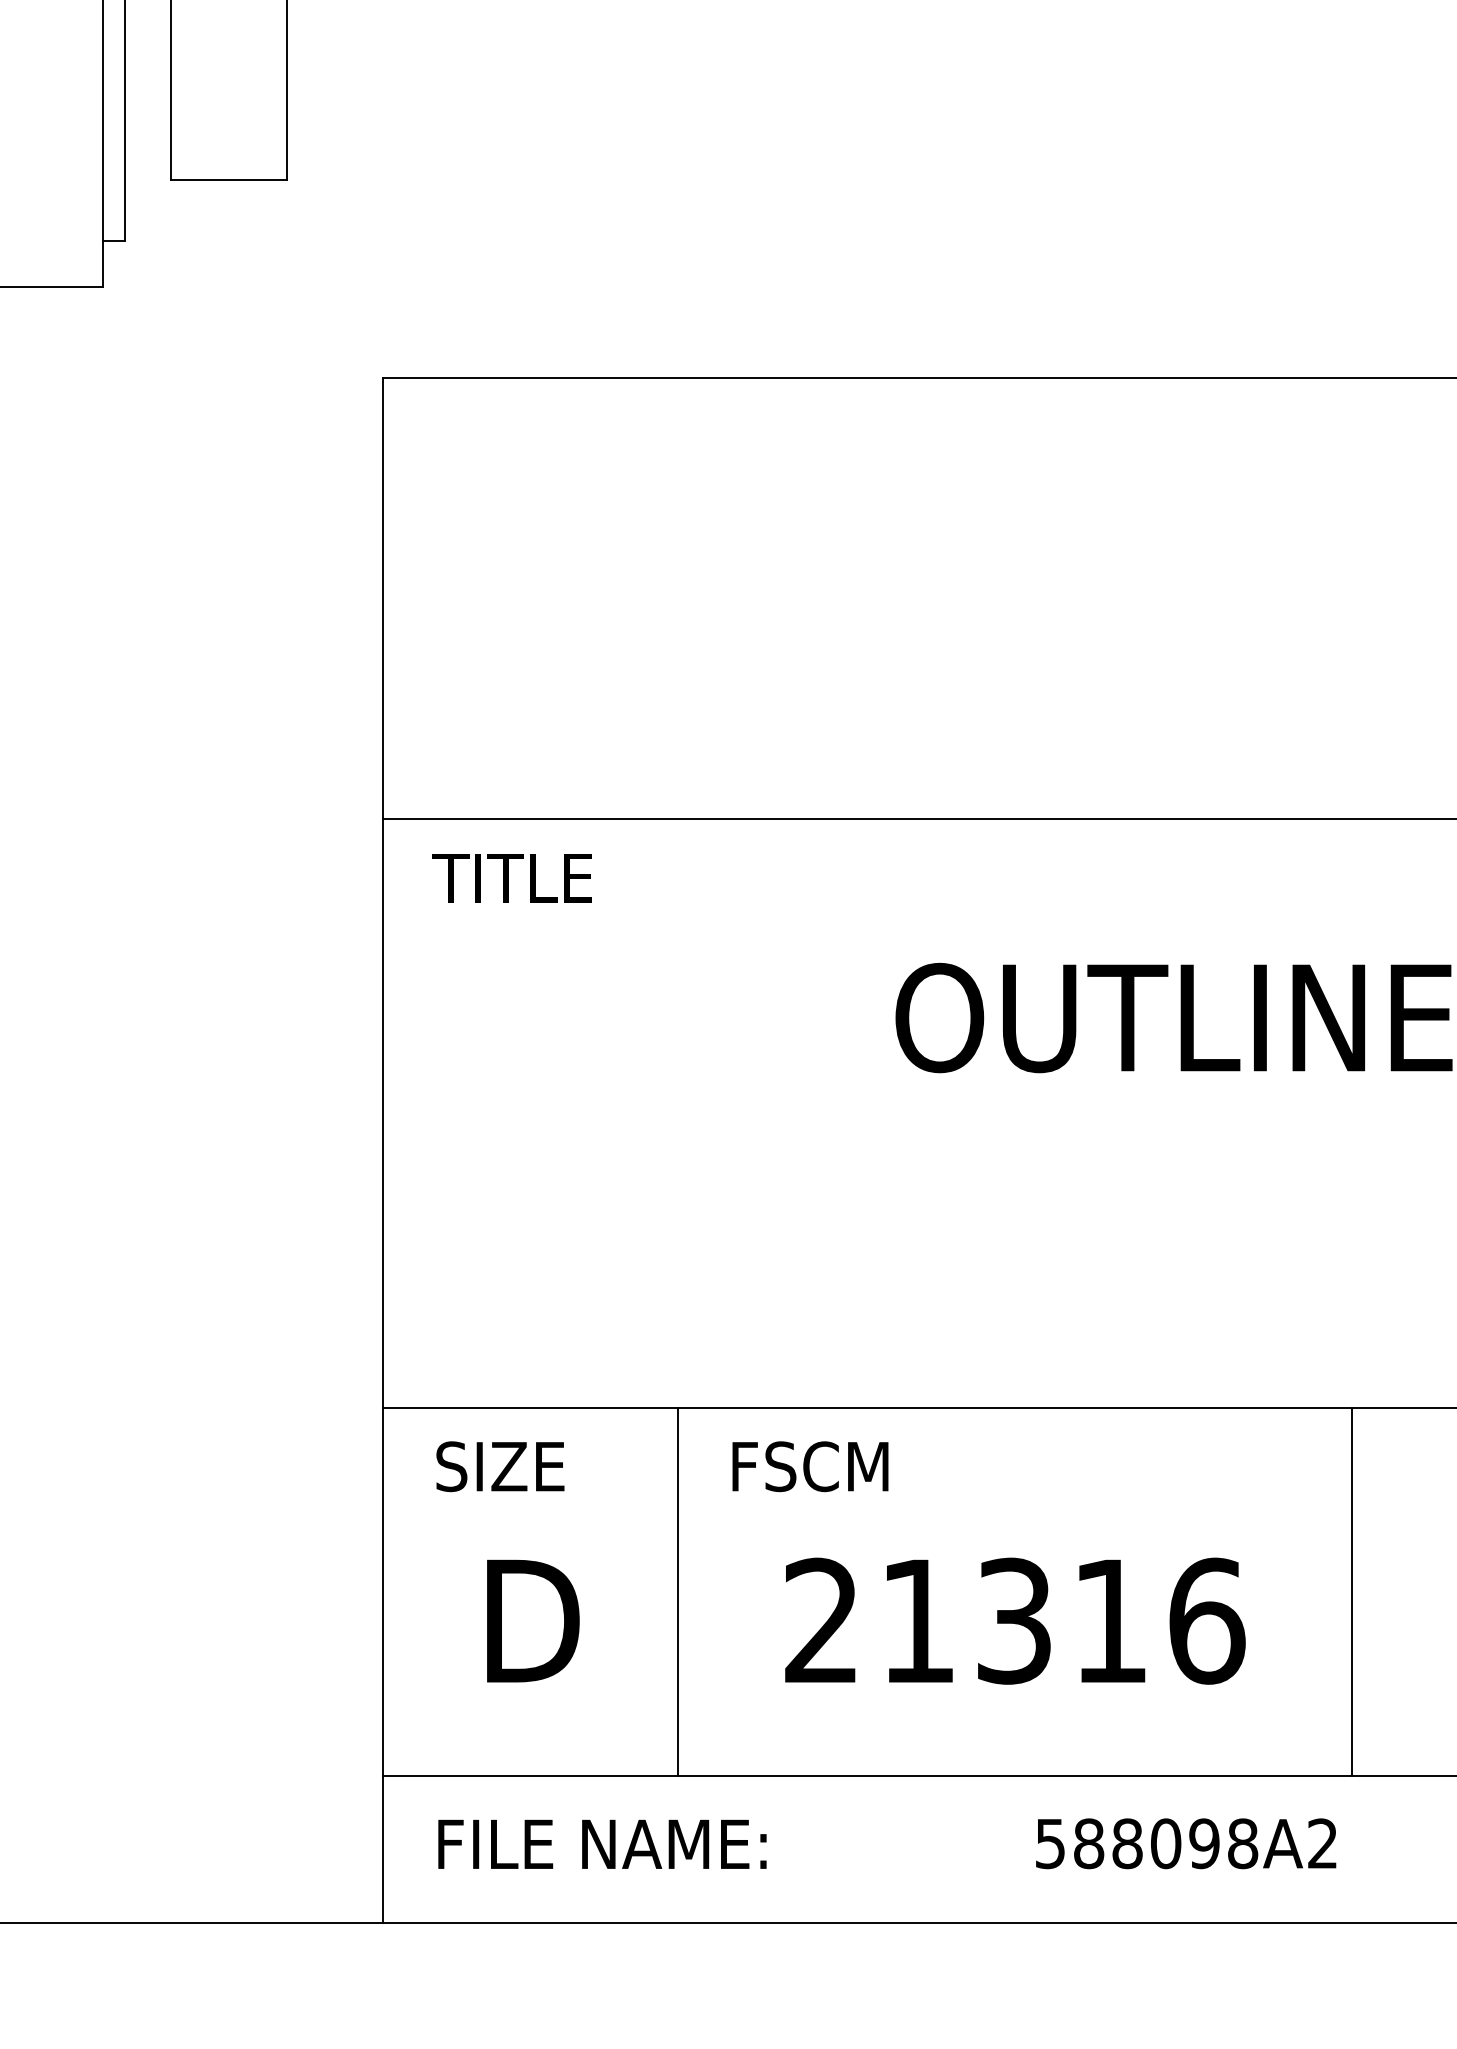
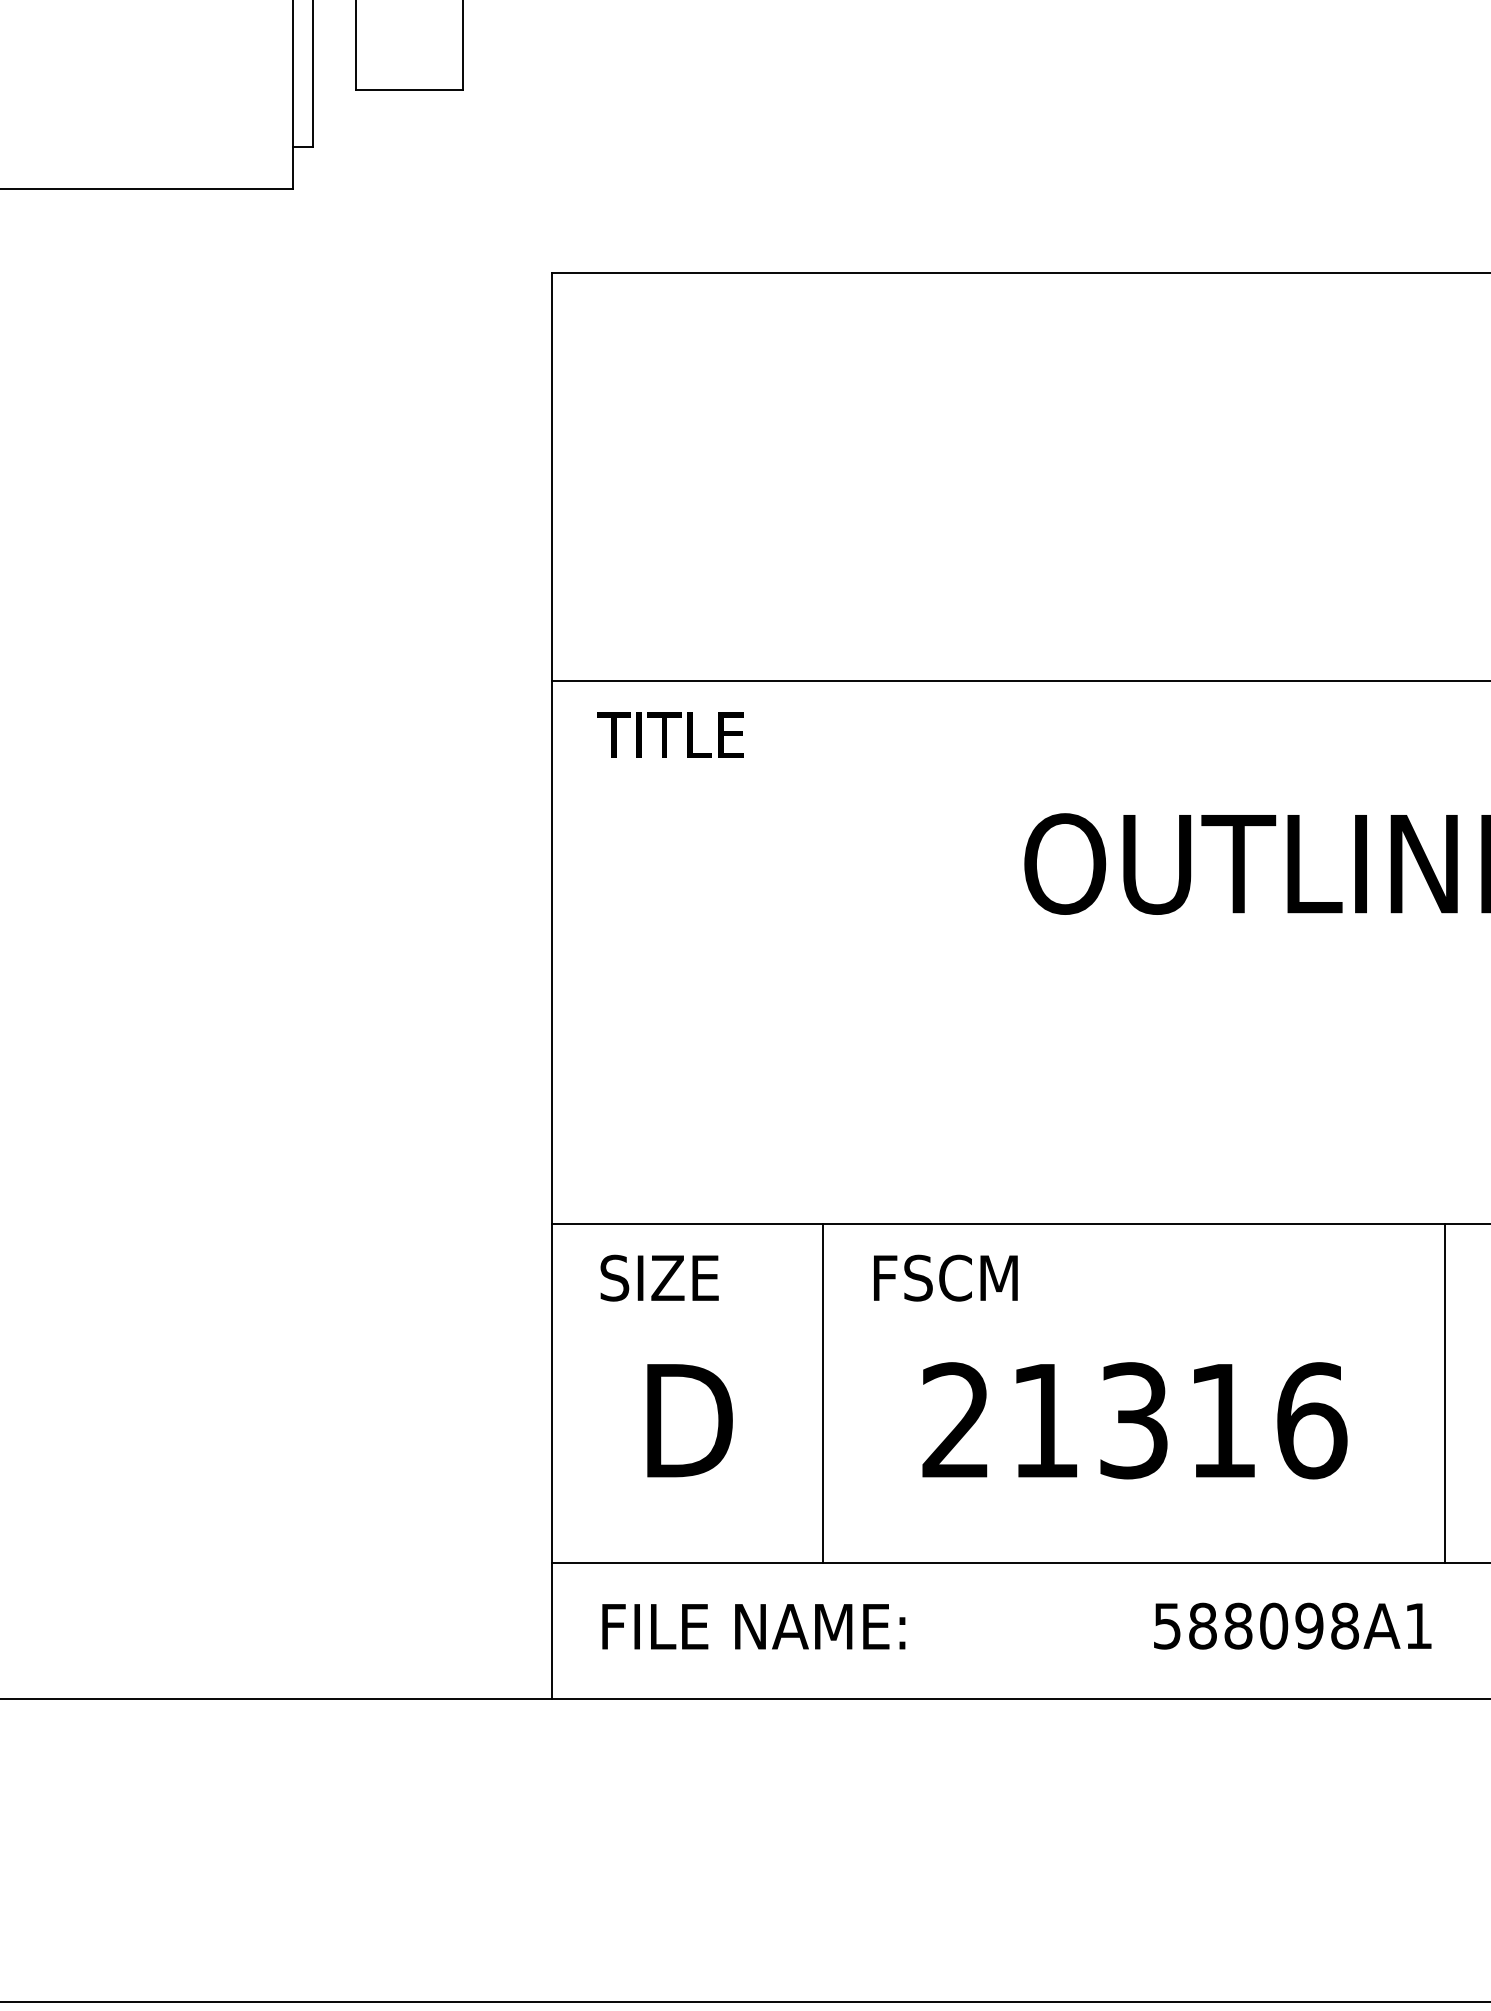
text: (1322, 1843) -> (1418, 1625), 588098A2 -> 588098A1

